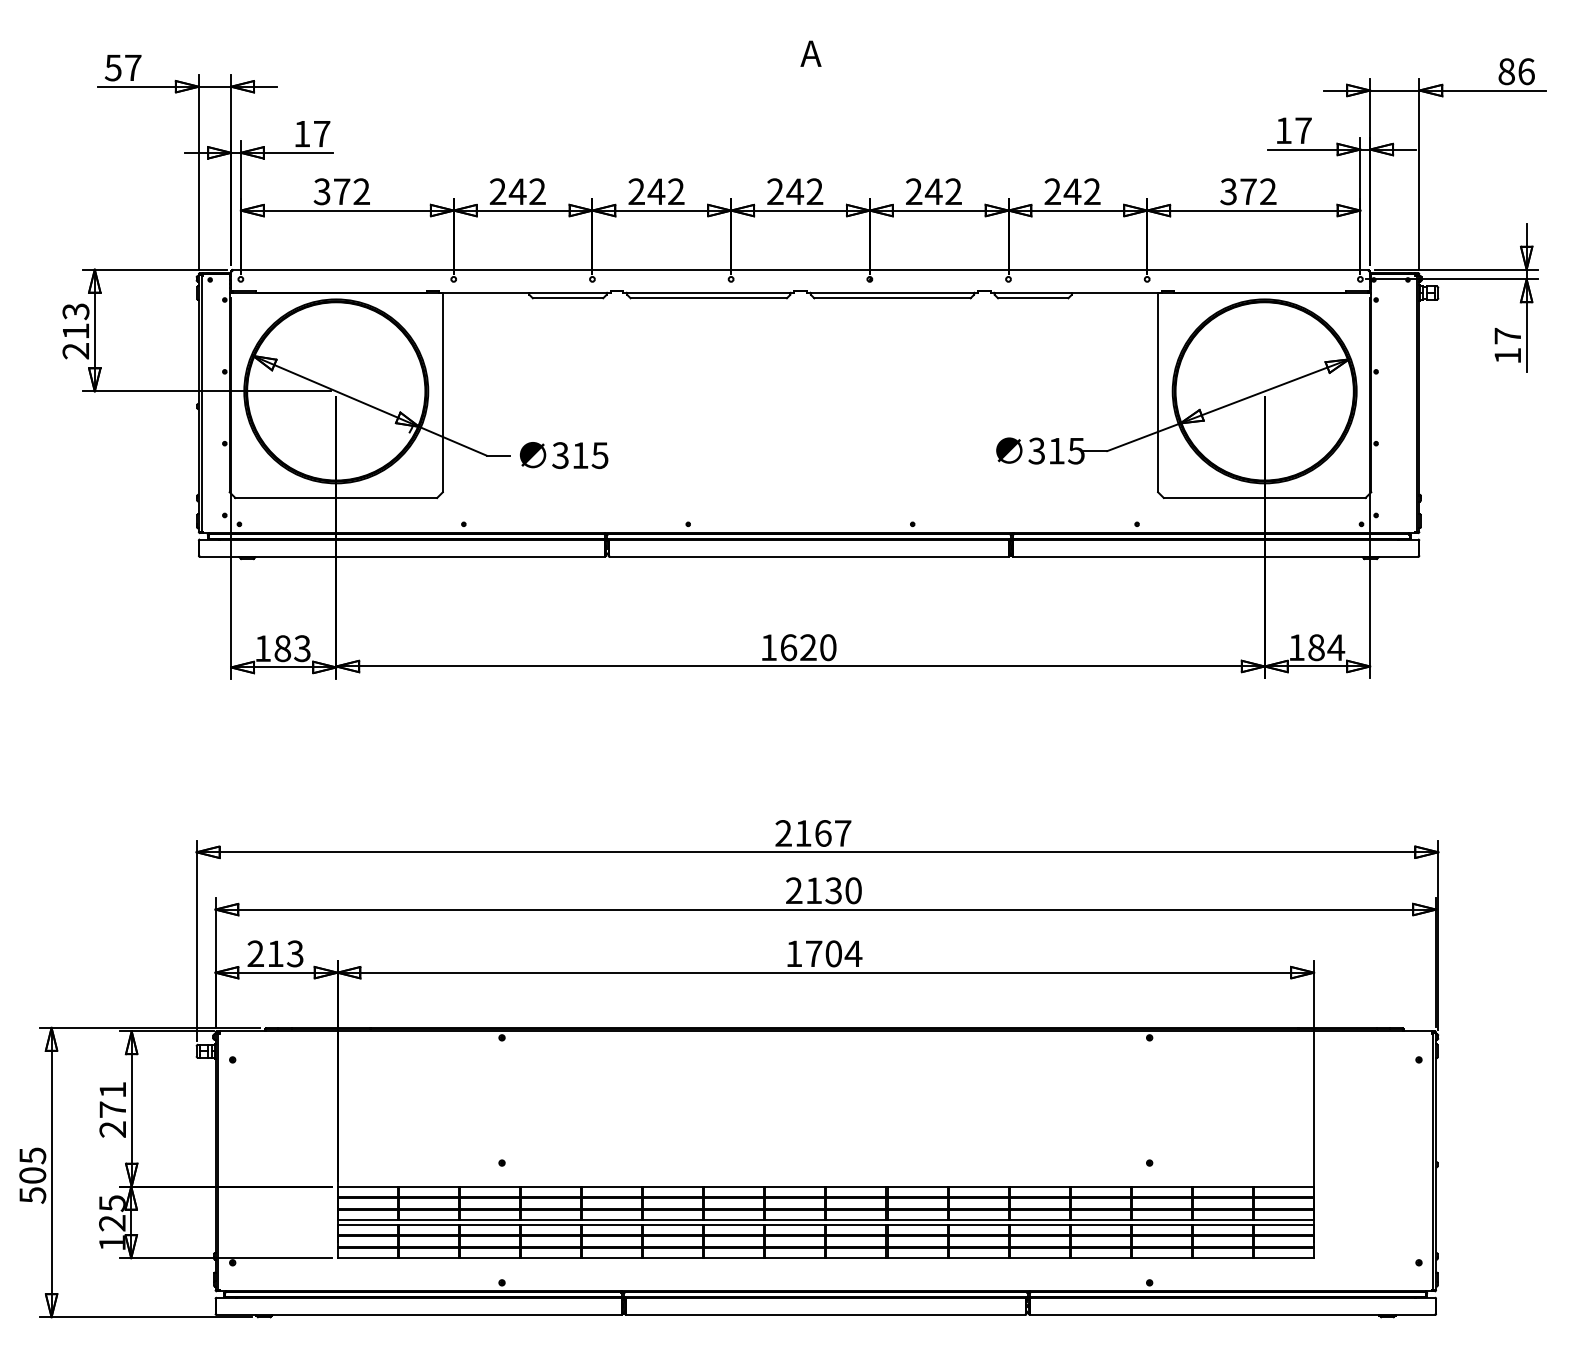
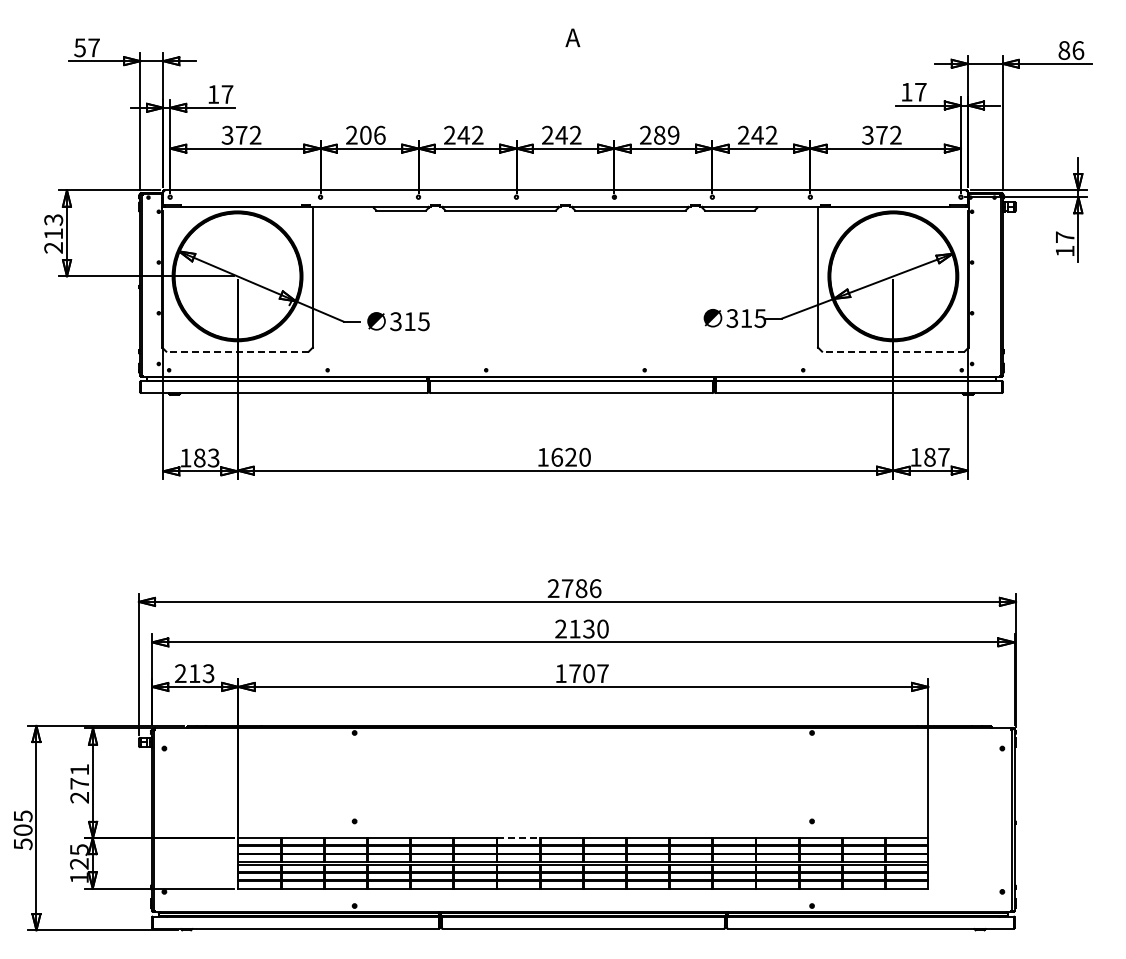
text: (527, 190) -> (372, 134), 242 -> 206
text: (943, 190) -> (666, 134), 242 -> 289
line: (336, 497) -> (237, 351), solid -> dashed
line: (1263, 497) -> (892, 351), solid -> dashed
text: (1335, 647) -> (943, 457), 184 -> 187
text: (823, 833) -> (581, 588), 2167 -> 2786
text: (852, 953) -> (602, 673), 1704 -> 1707
line: (735, 1187) -> (519, 838), solid -> dashed

